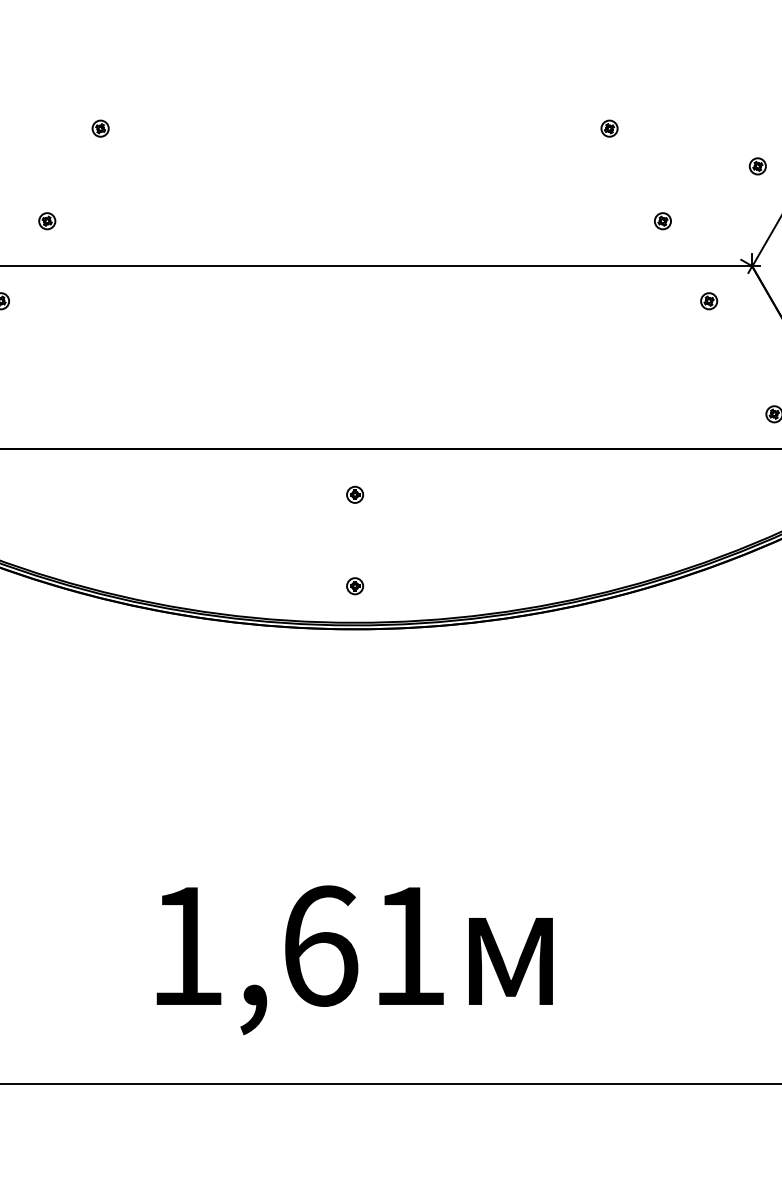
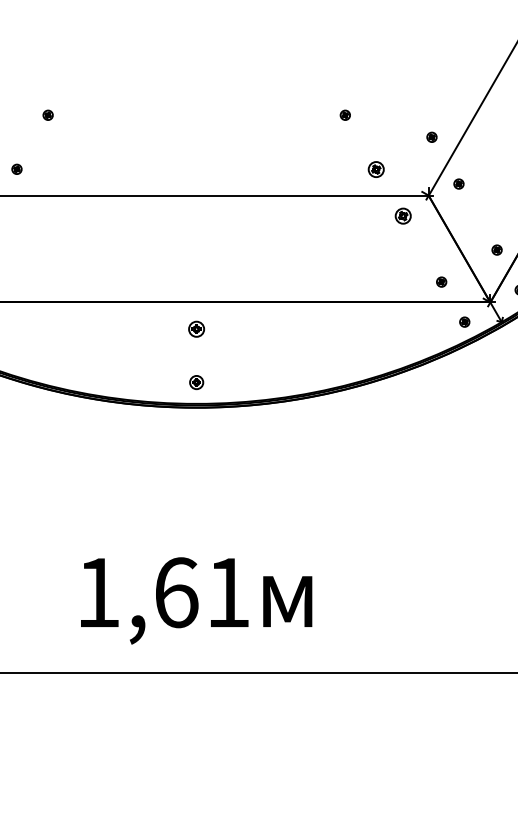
part: (662, 219) -> (376, 168), size x1.6
part: (709, 300) -> (403, 215), size x1.6
part: (354, 493) -> (196, 328), size x1.6
part: (354, 586) -> (196, 382), size x1.4

